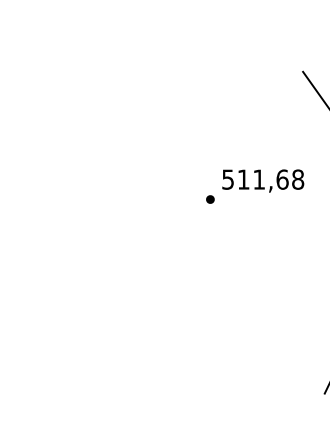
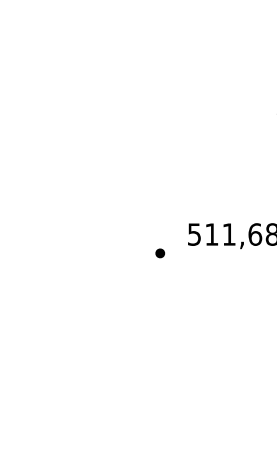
part: (210, 199) -> (160, 253), moved

